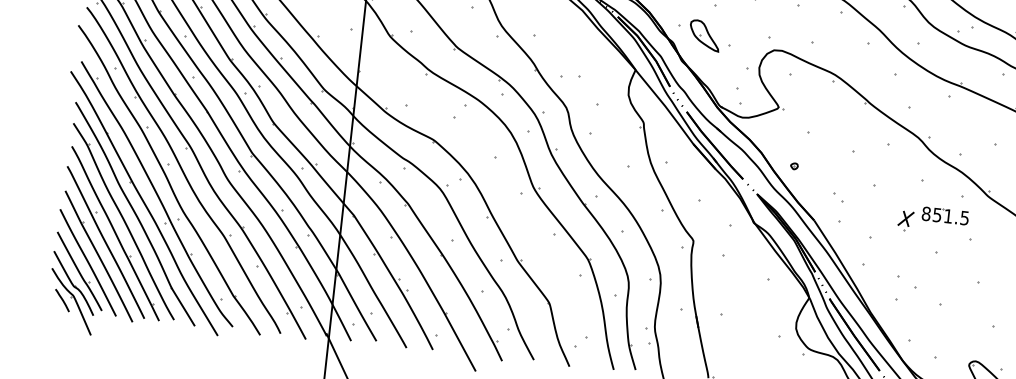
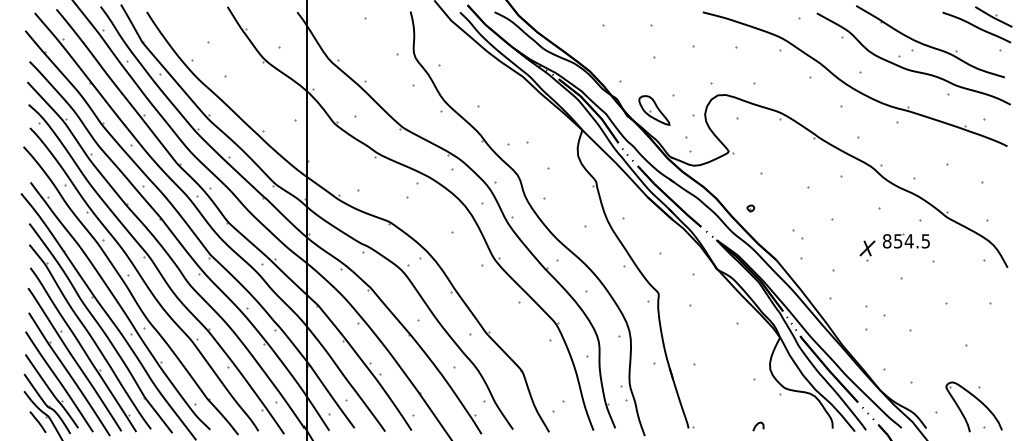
part: (704, 35) -> (654, 110), moved
text: (947, 216) -> (908, 241), 851.5 -> 854.5

